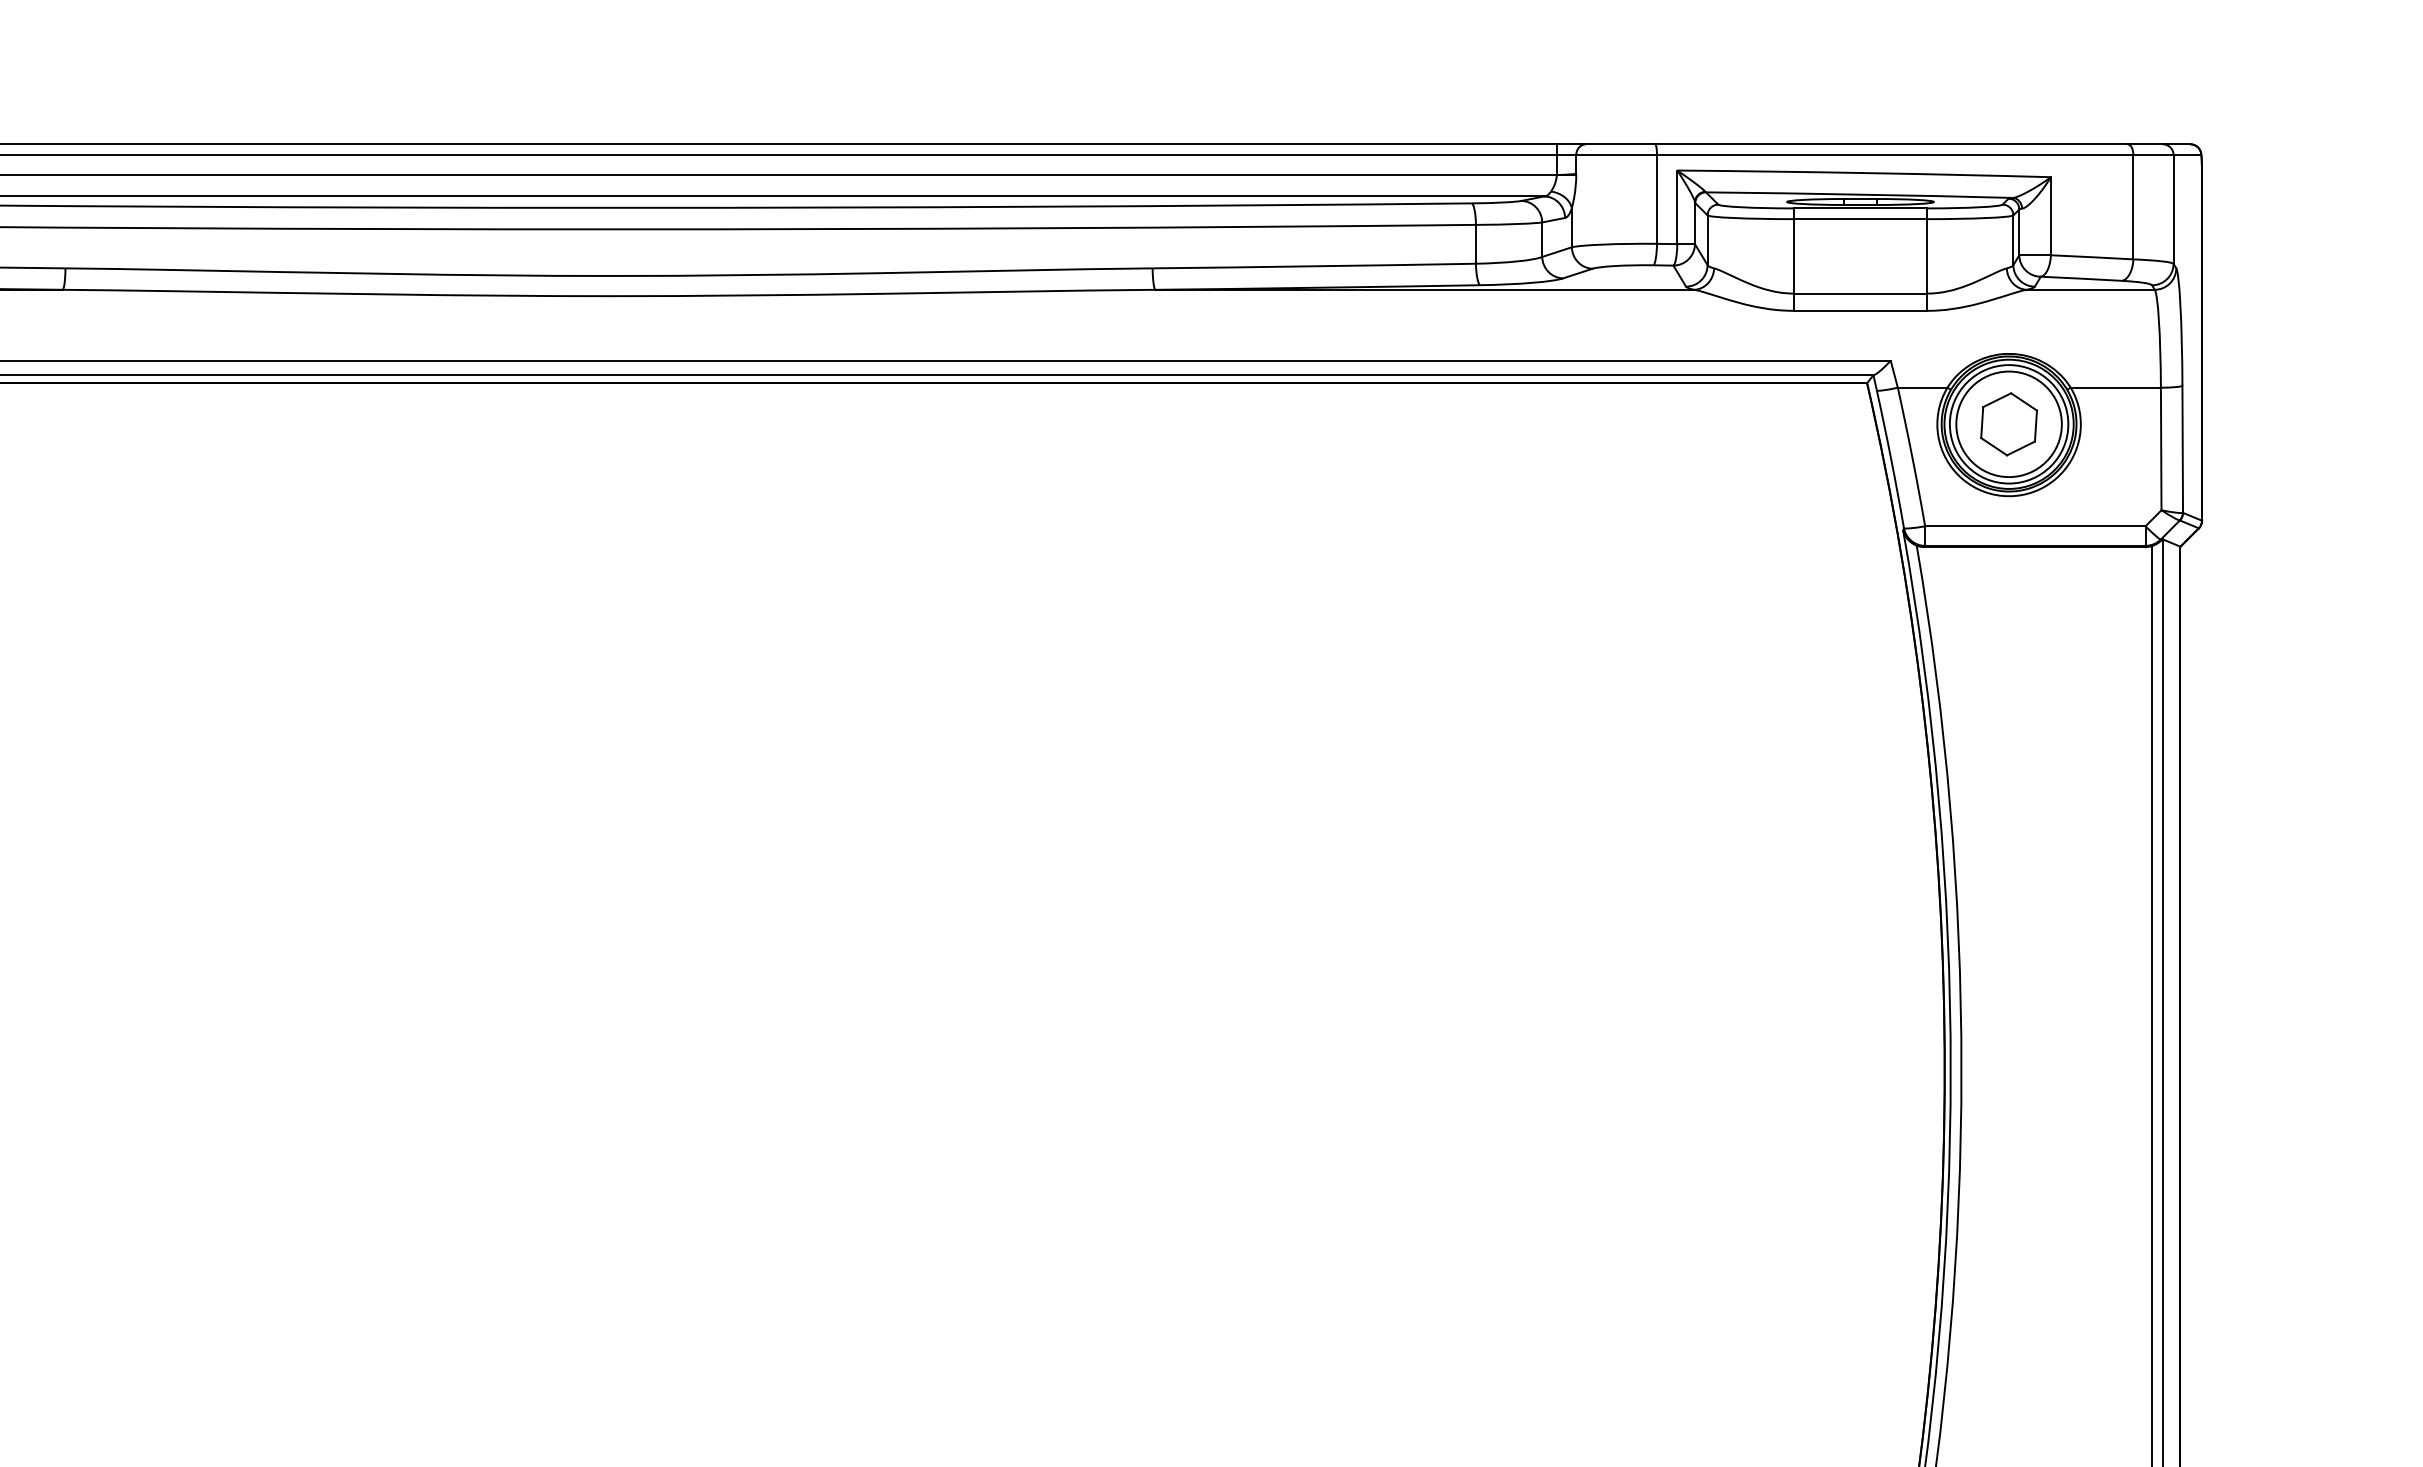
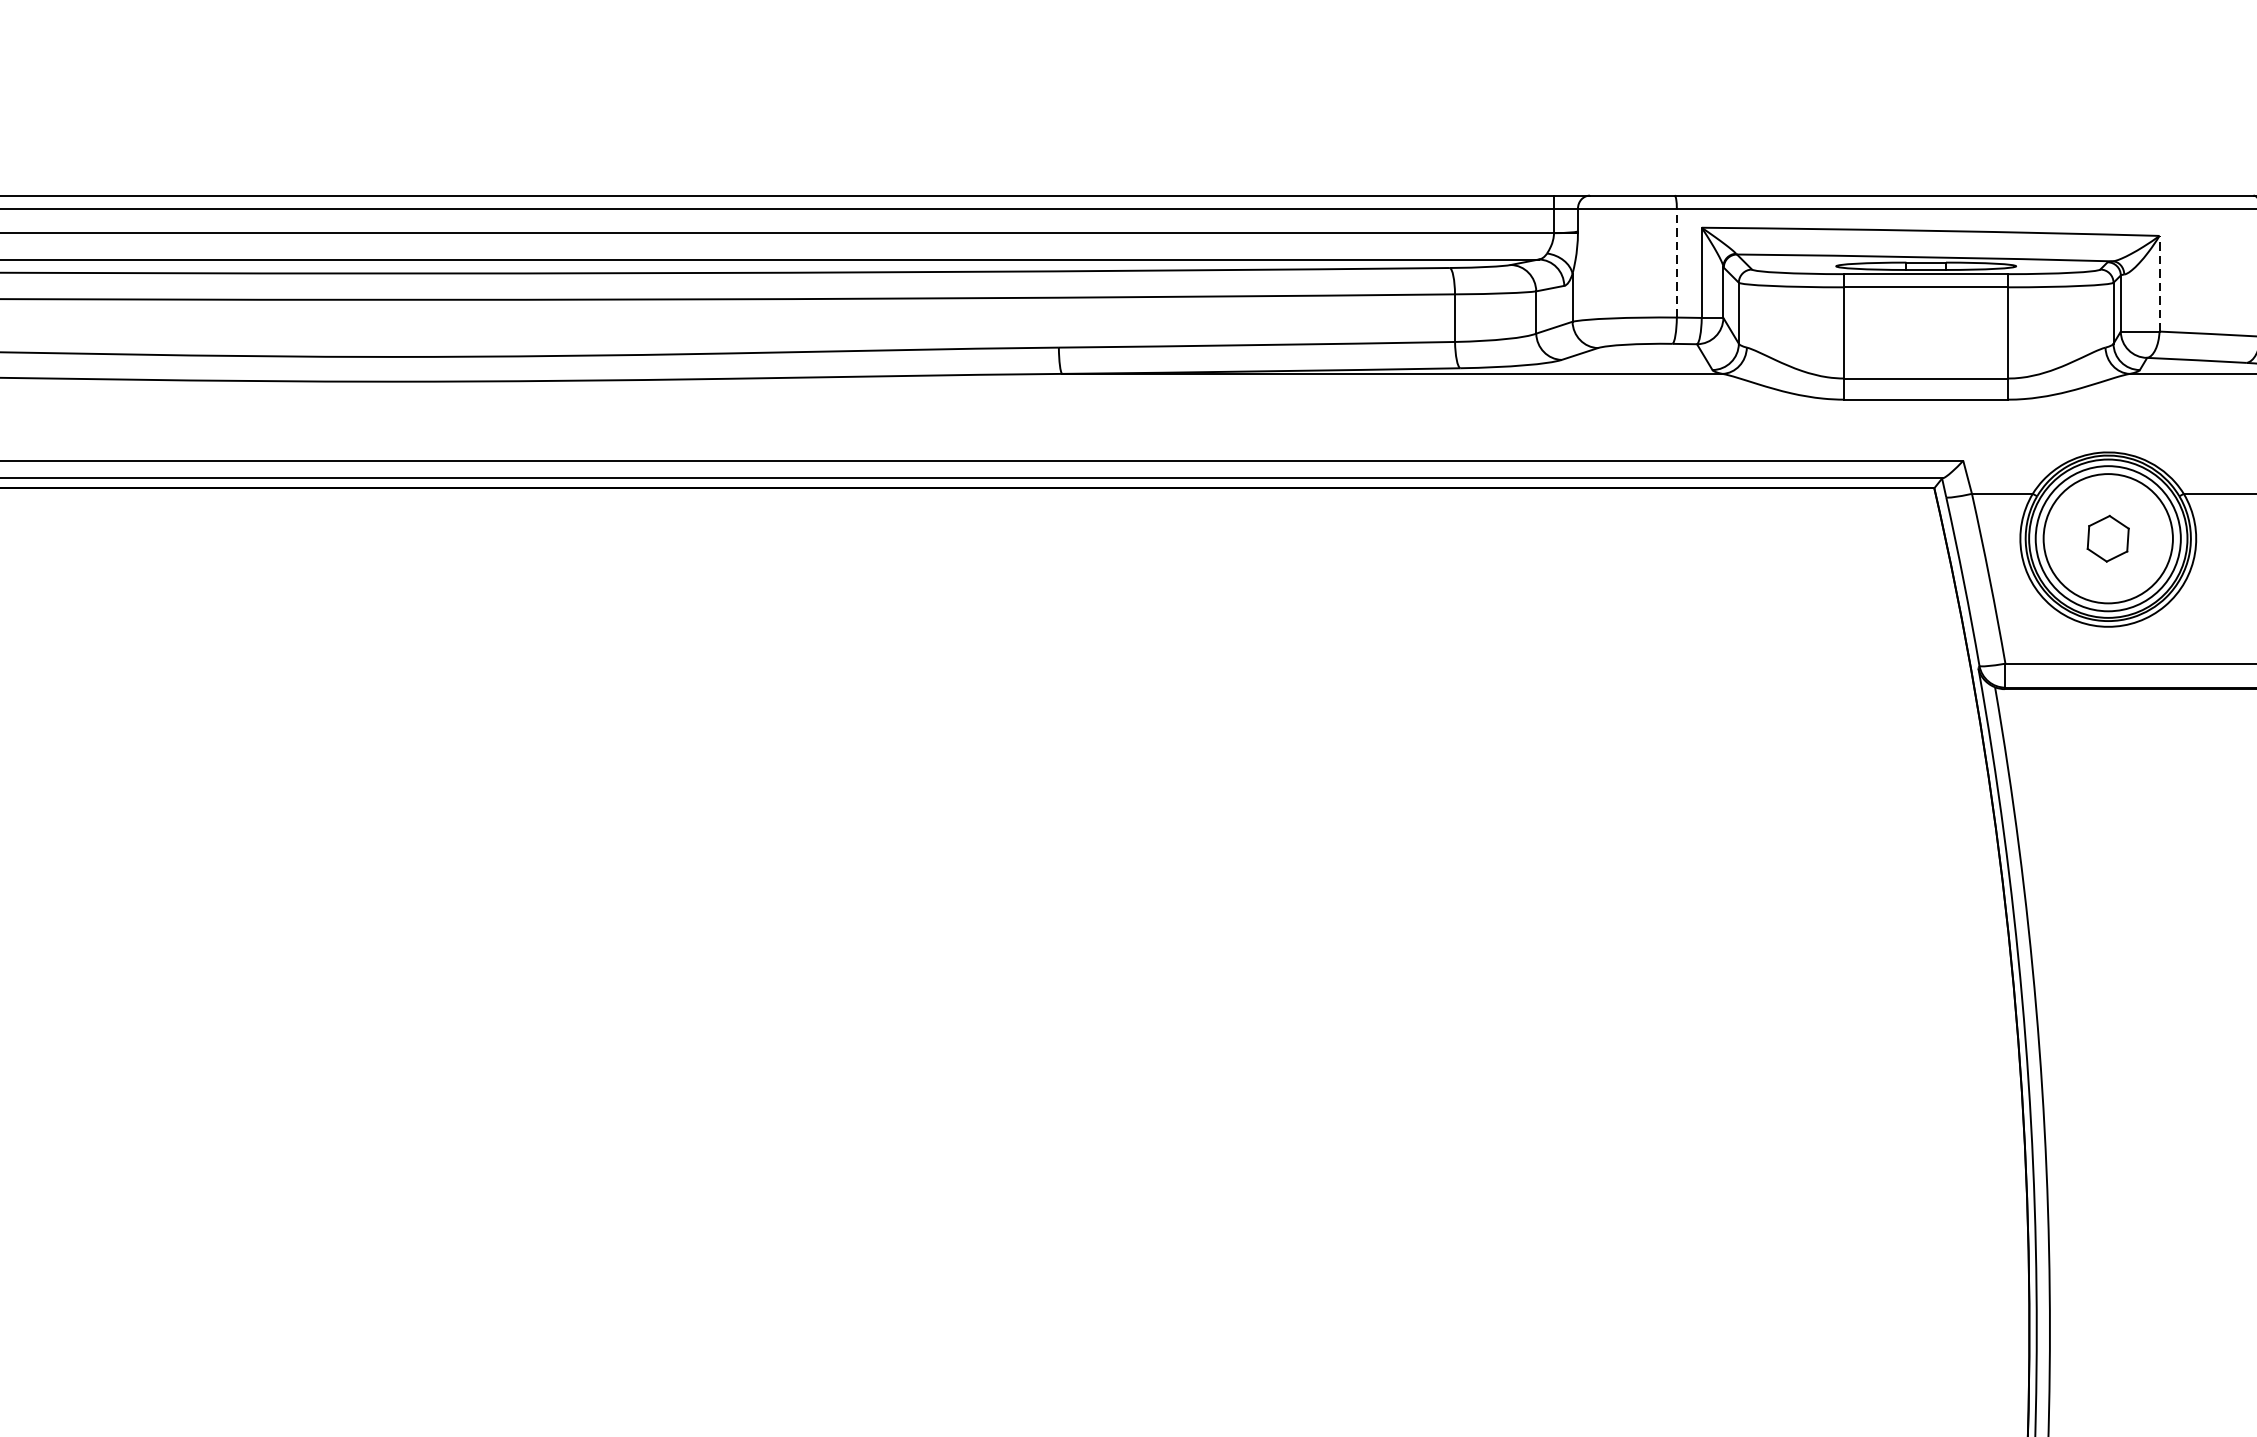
line: (1656, 198) -> (1676, 262), solid -> dashed
line: (2050, 215) -> (2159, 282), solid -> dashed
part: (2008, 424) -> (2107, 538), size x0.6

